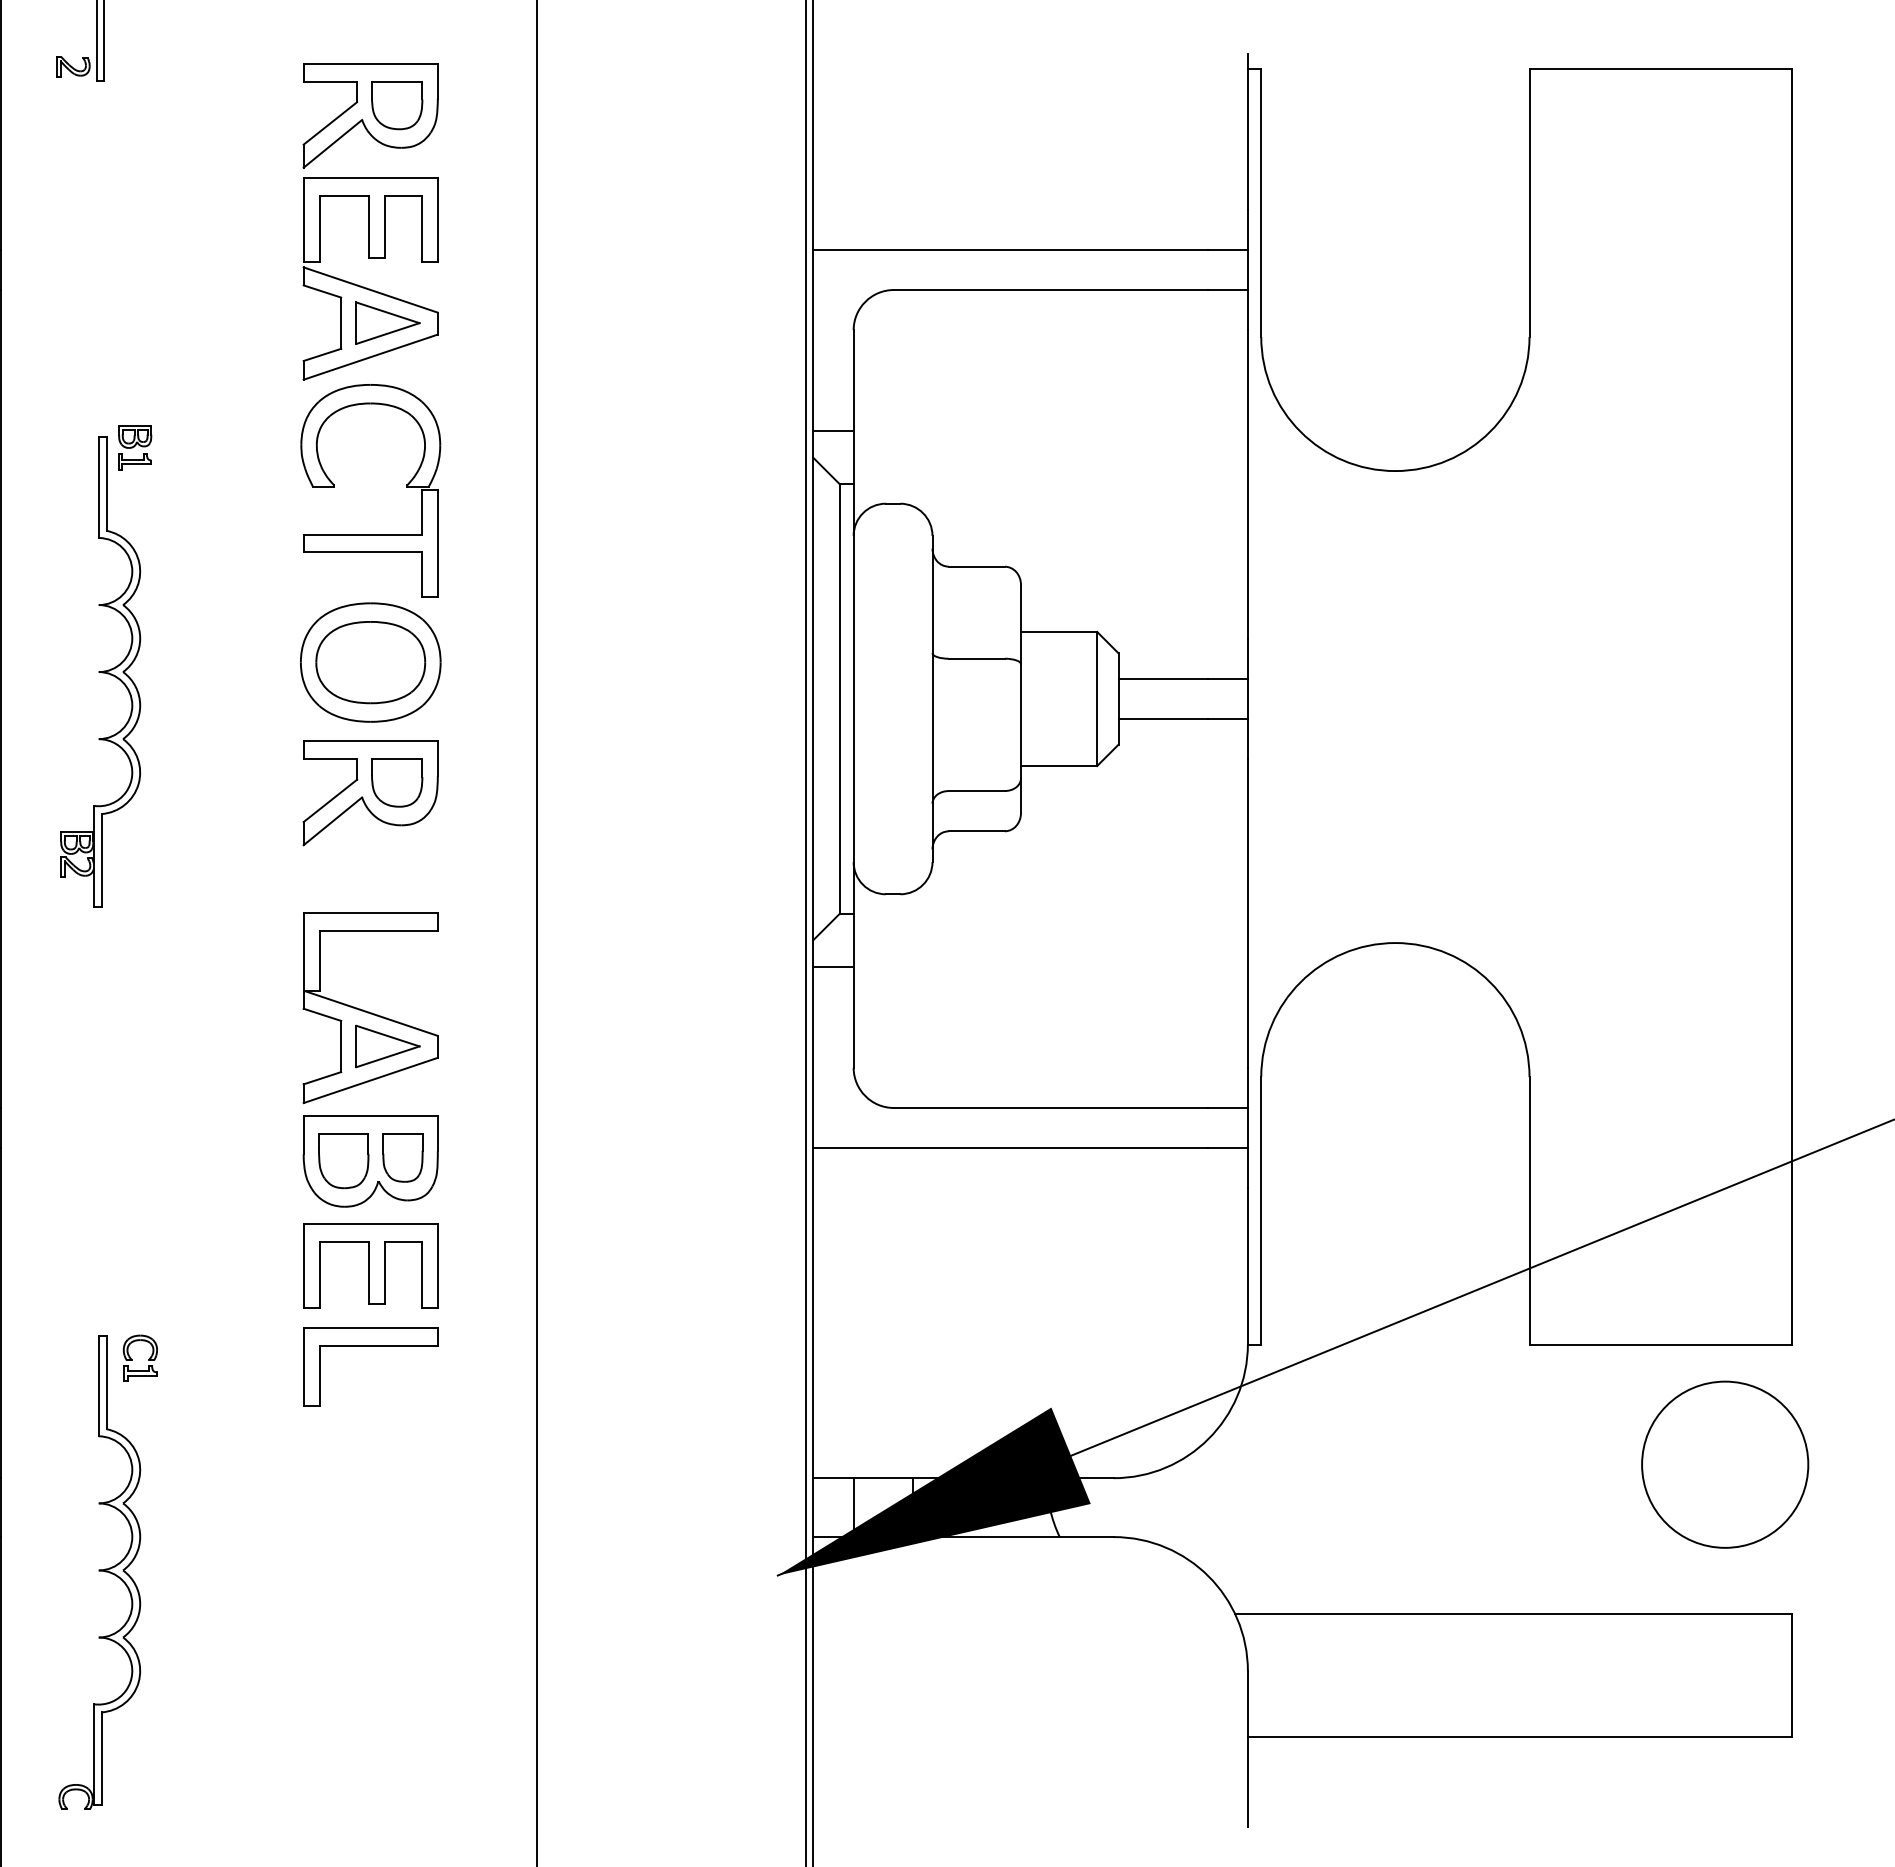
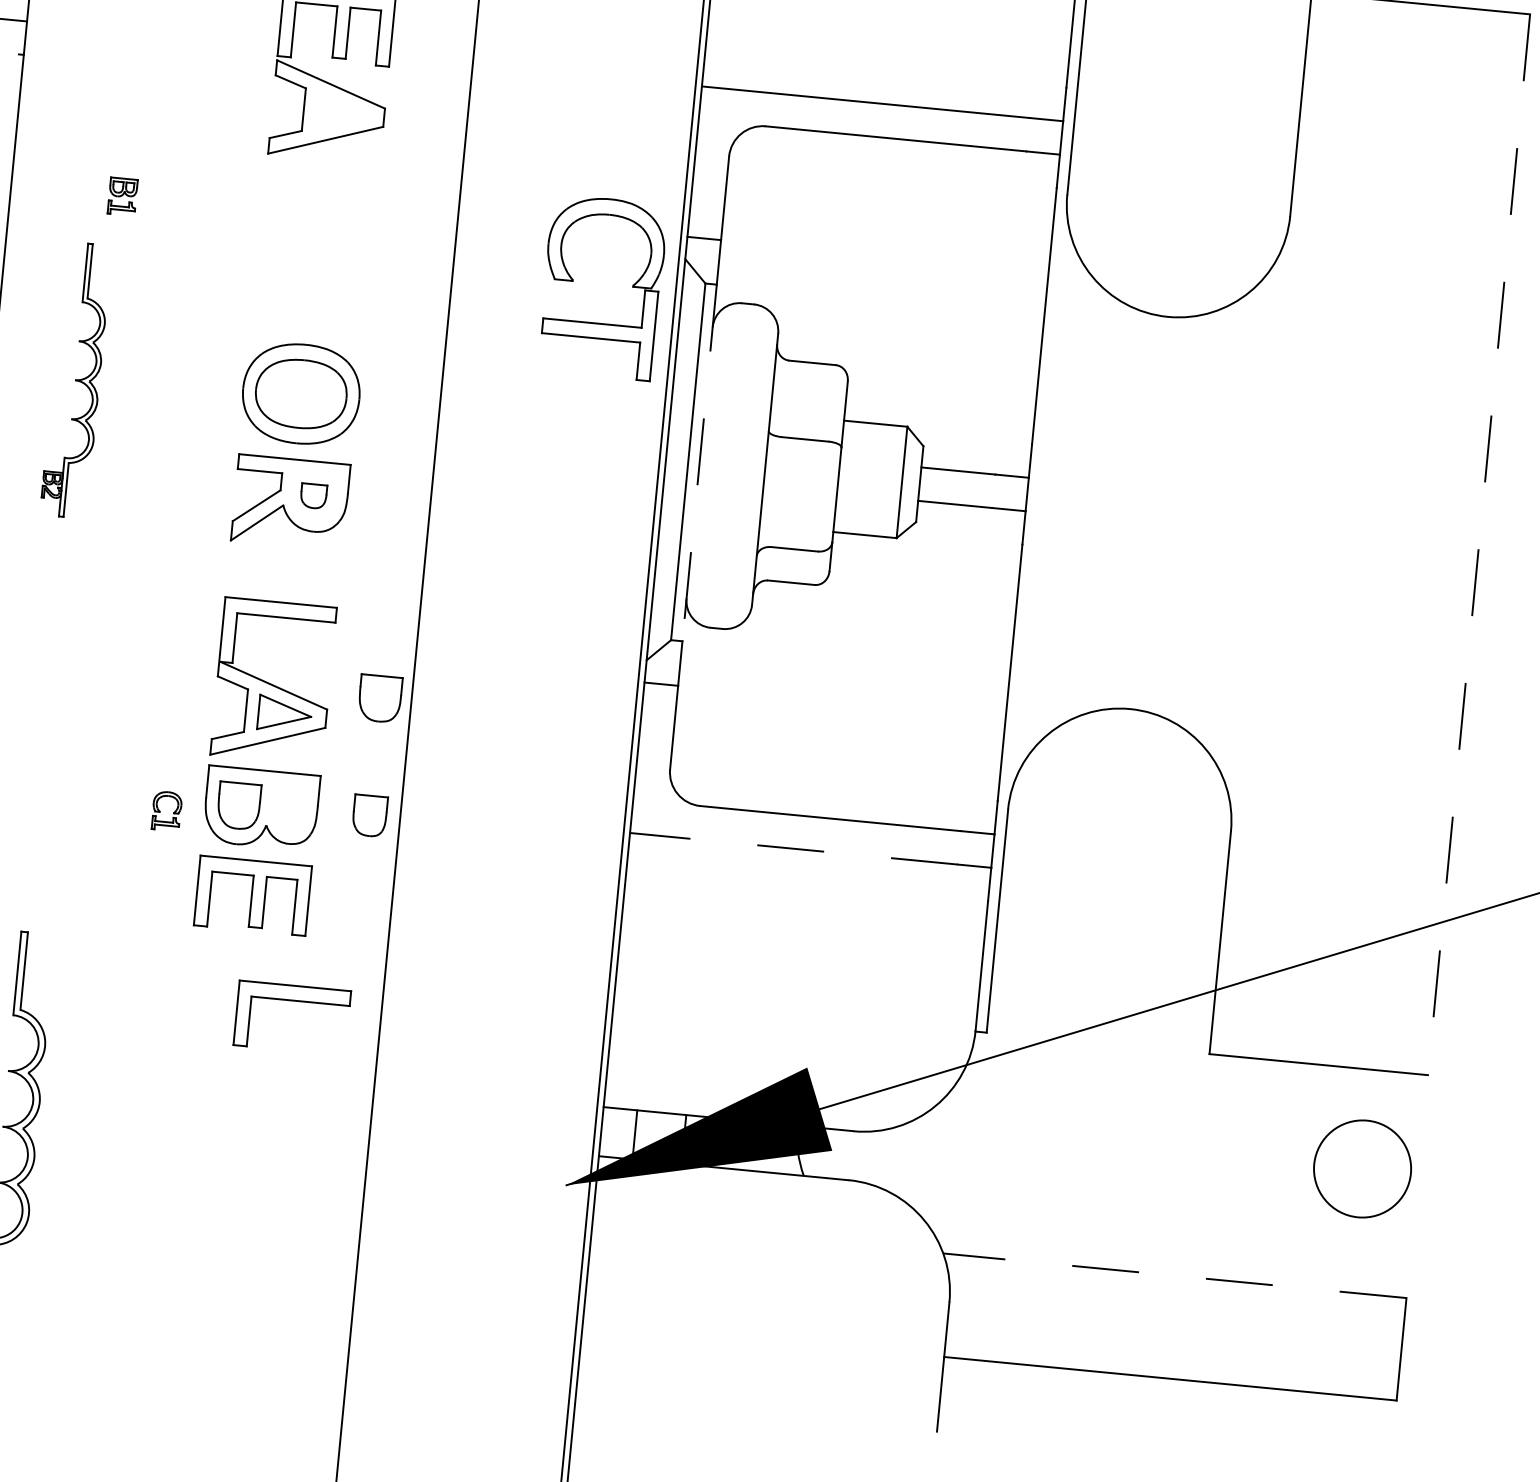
part: (387, 322) -> (342, 112), removed
part: (334, 487) -> (572, 281), moved
part: (100, 671) -> (75, 379), size x0.7
line: (853, 699) -> (699, 463), solid -> dashed
line: (1792, 707) -> (1479, 545), solid -> dashed
part: (397, 782) -> (313, 495), size x0.6
part: (499, 1017) -> (379, 699), added
line: (1009, 1148) -> (793, 848), solid -> dashed
part: (402, 1157) -> (369, 815), moved
part: (370, 1346) -> (293, 1001), moved
part: (132, 1359) -> (160, 811), moved
circle: (1725, 1464) -> (1362, 1168), size x0.7
line: (1513, 1613) -> (1174, 1275), solid -> dashed

